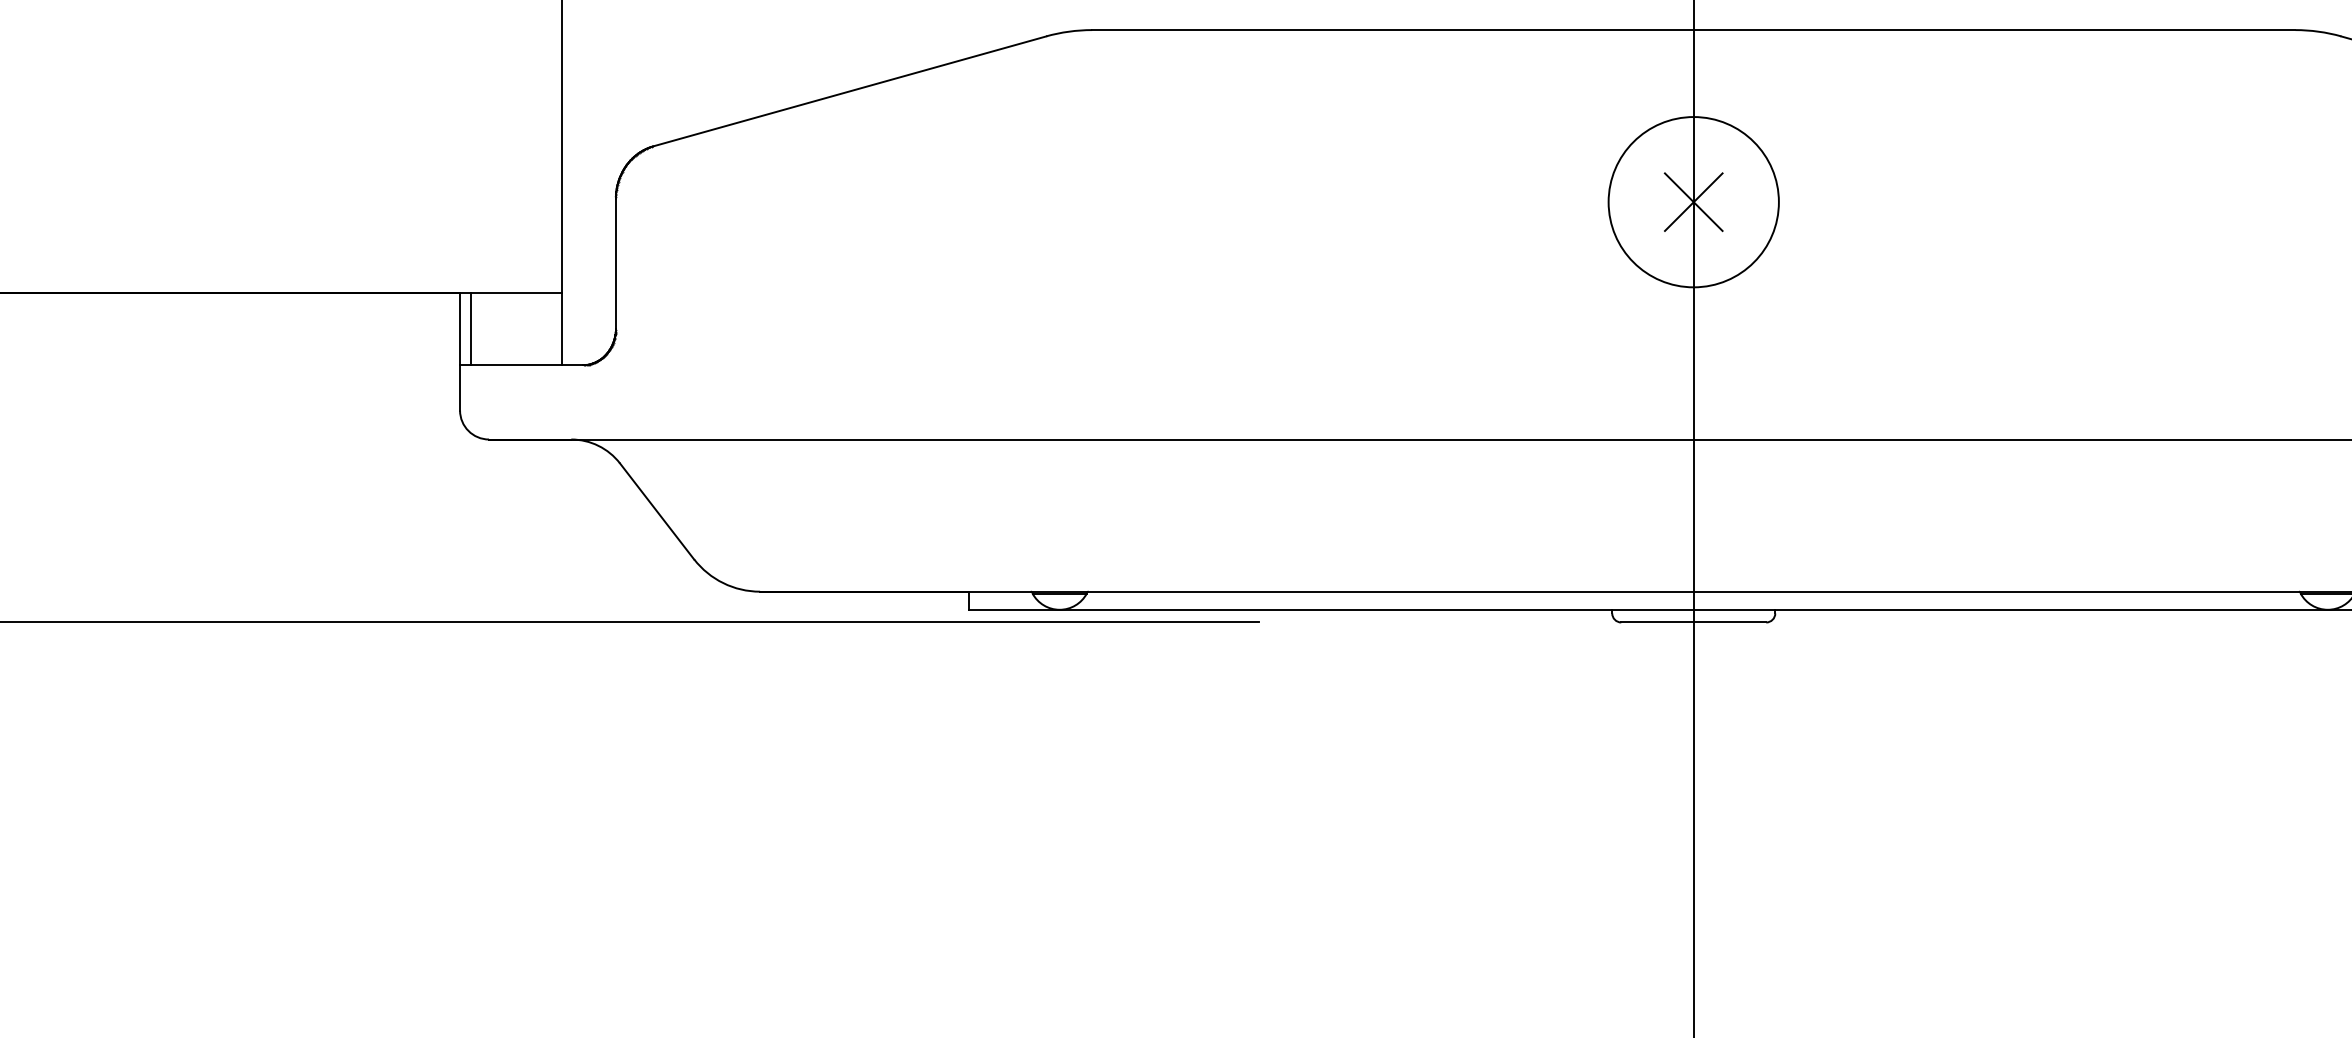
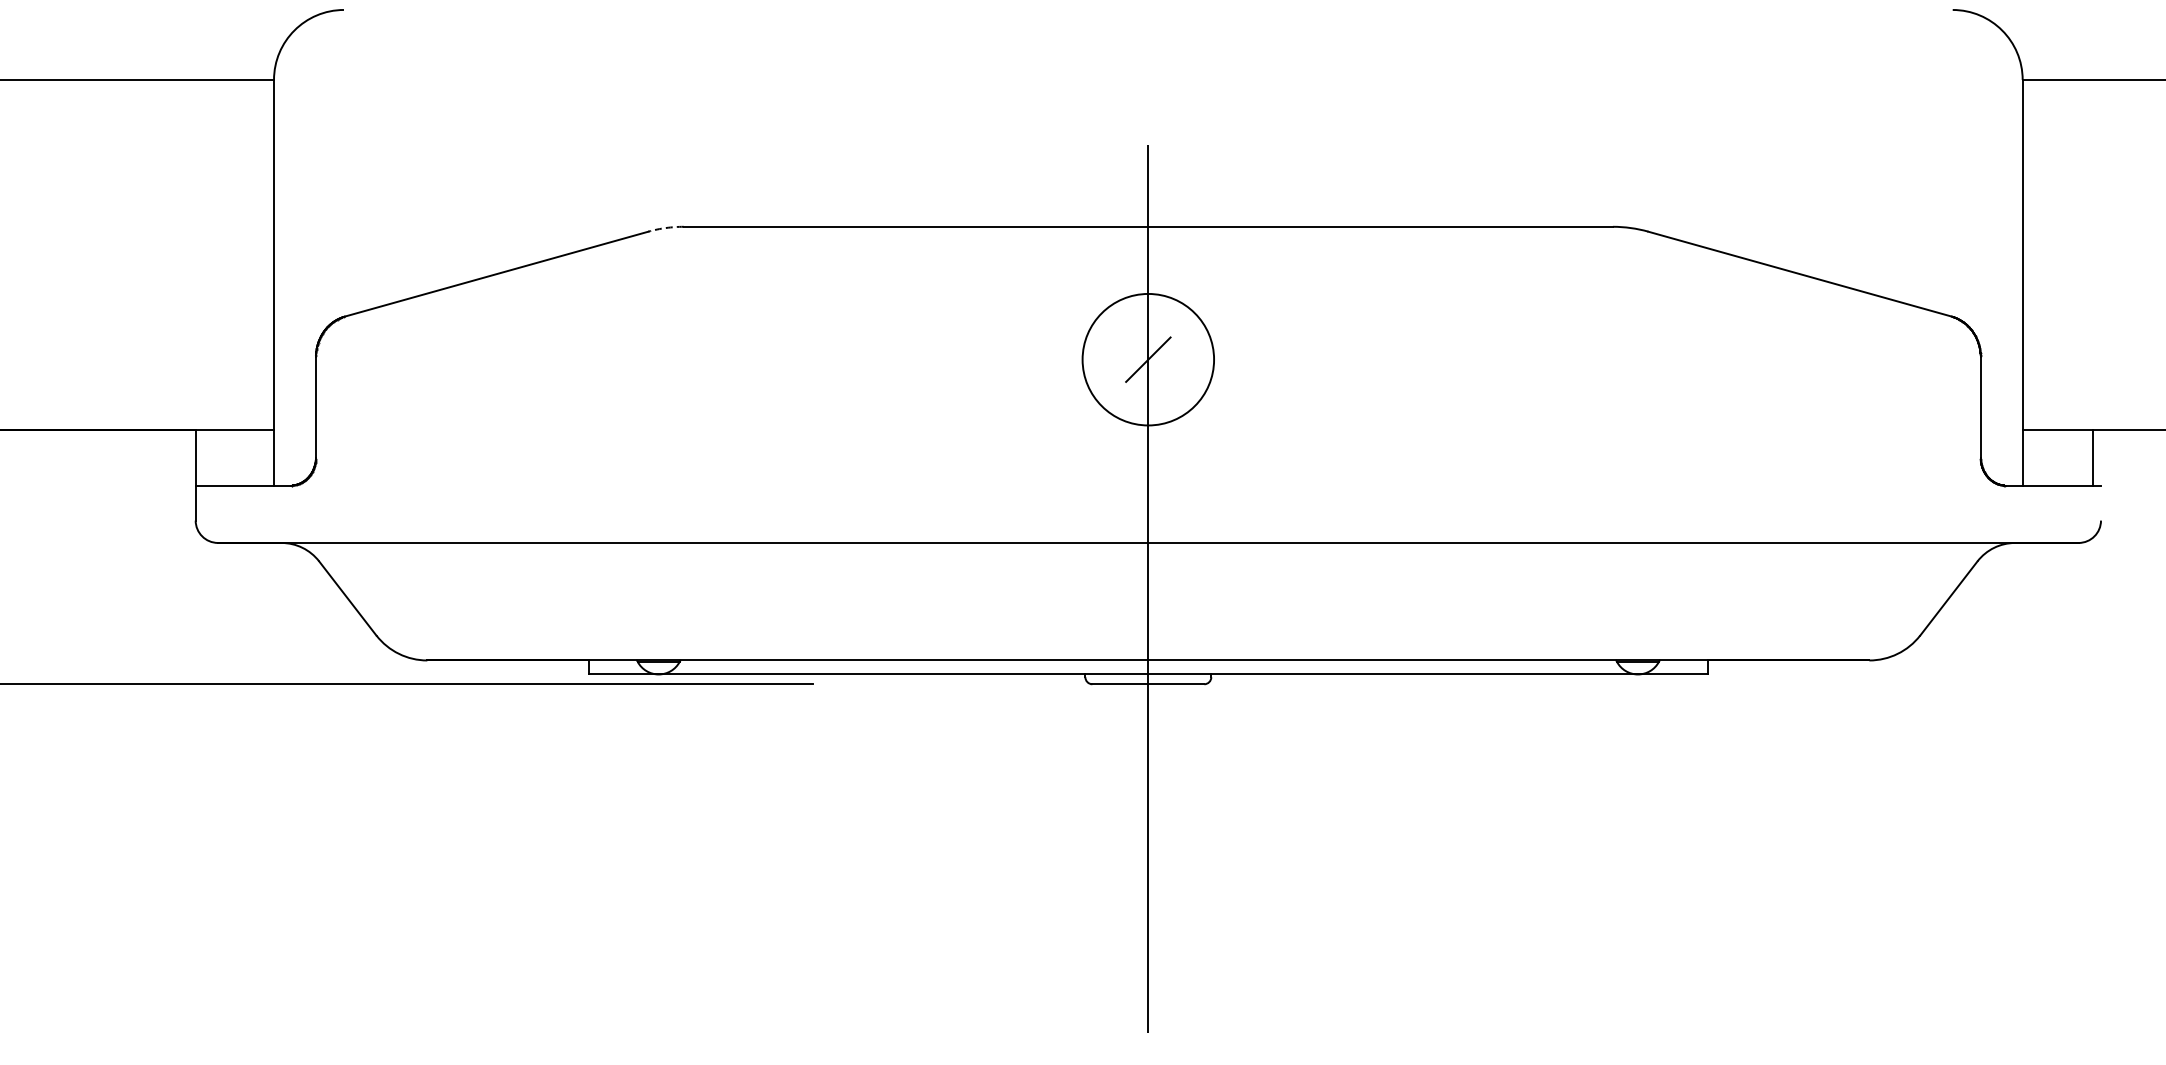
arc: (1068, 32) -> (665, 228), solid -> dashed
line: (1693, 201) -> (1148, 359), removed
line: (471, 328) -> (204, 457), removed

